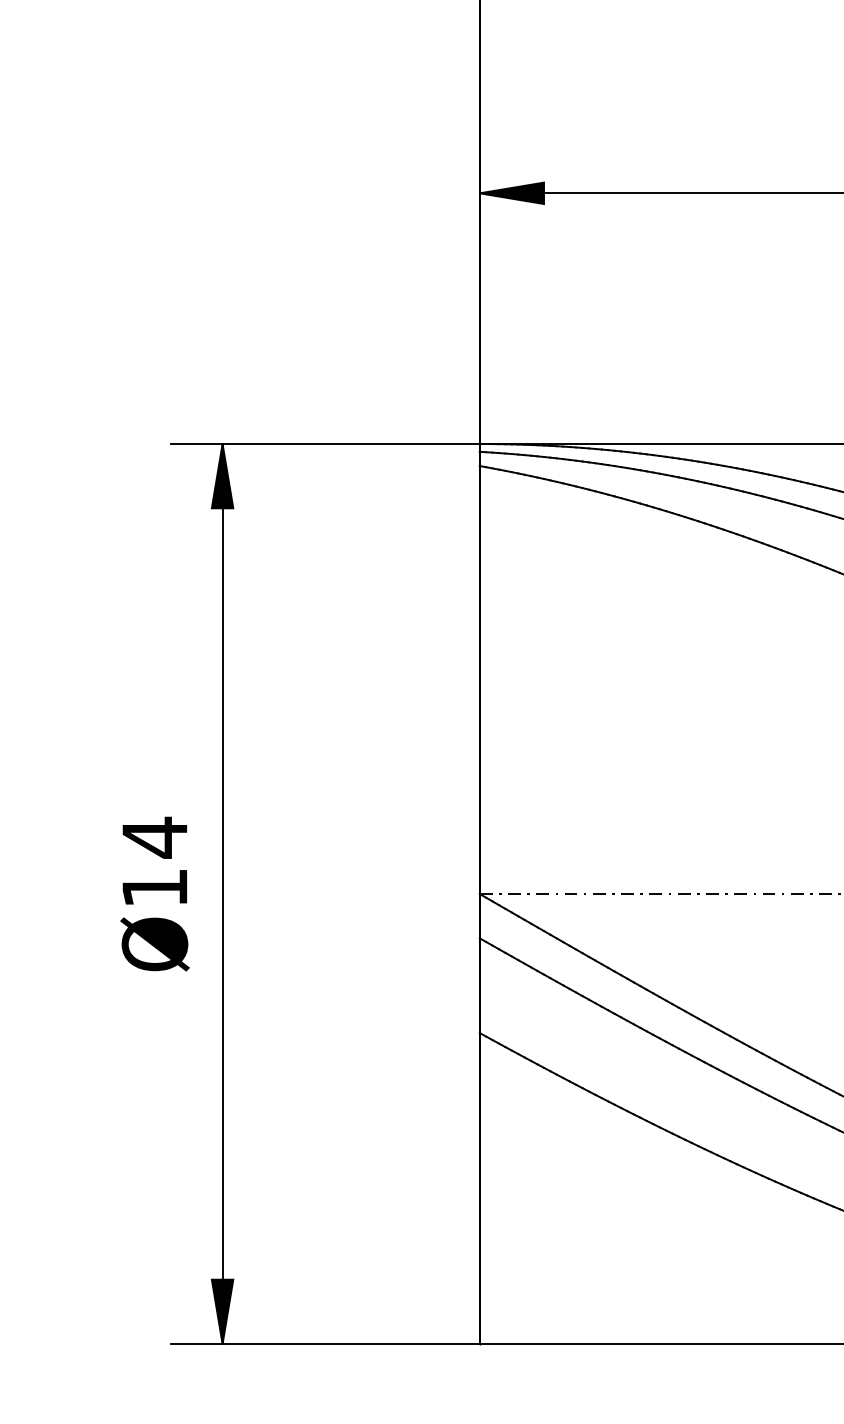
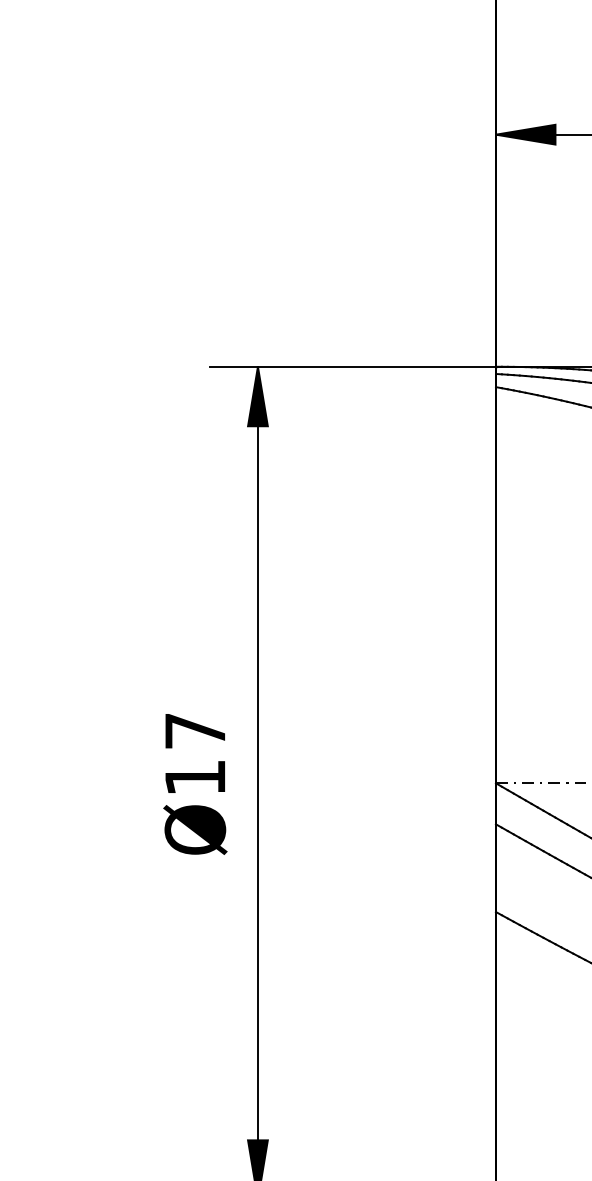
text: (154, 837) -> (194, 731), Ø14 -> Ø17

